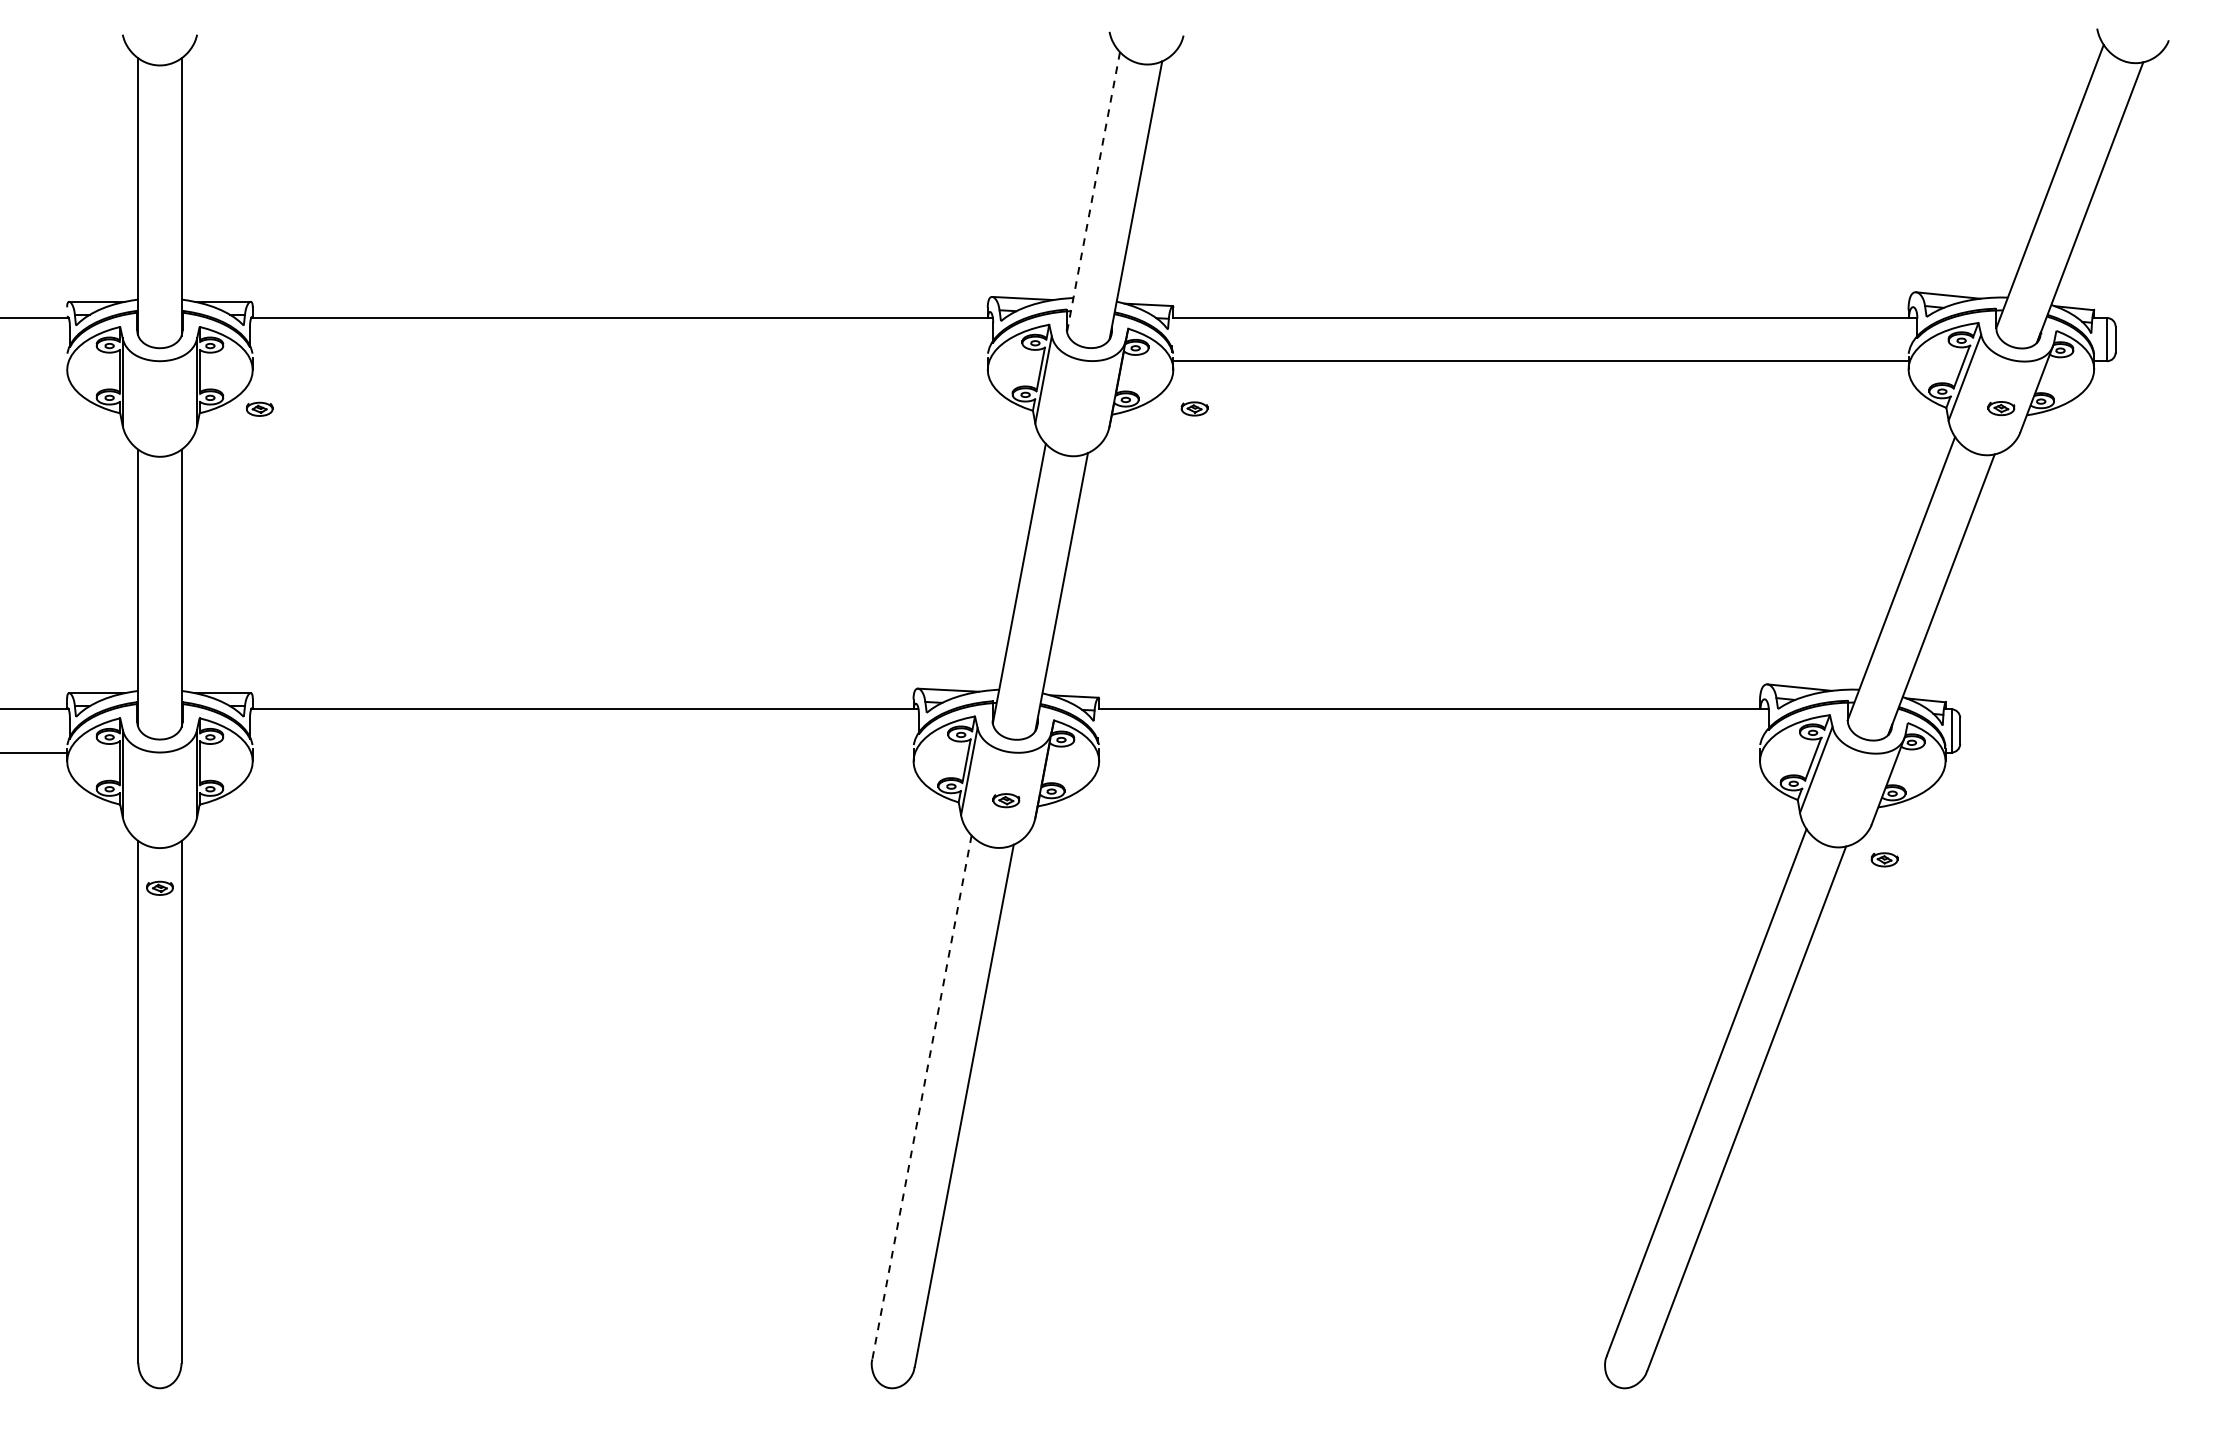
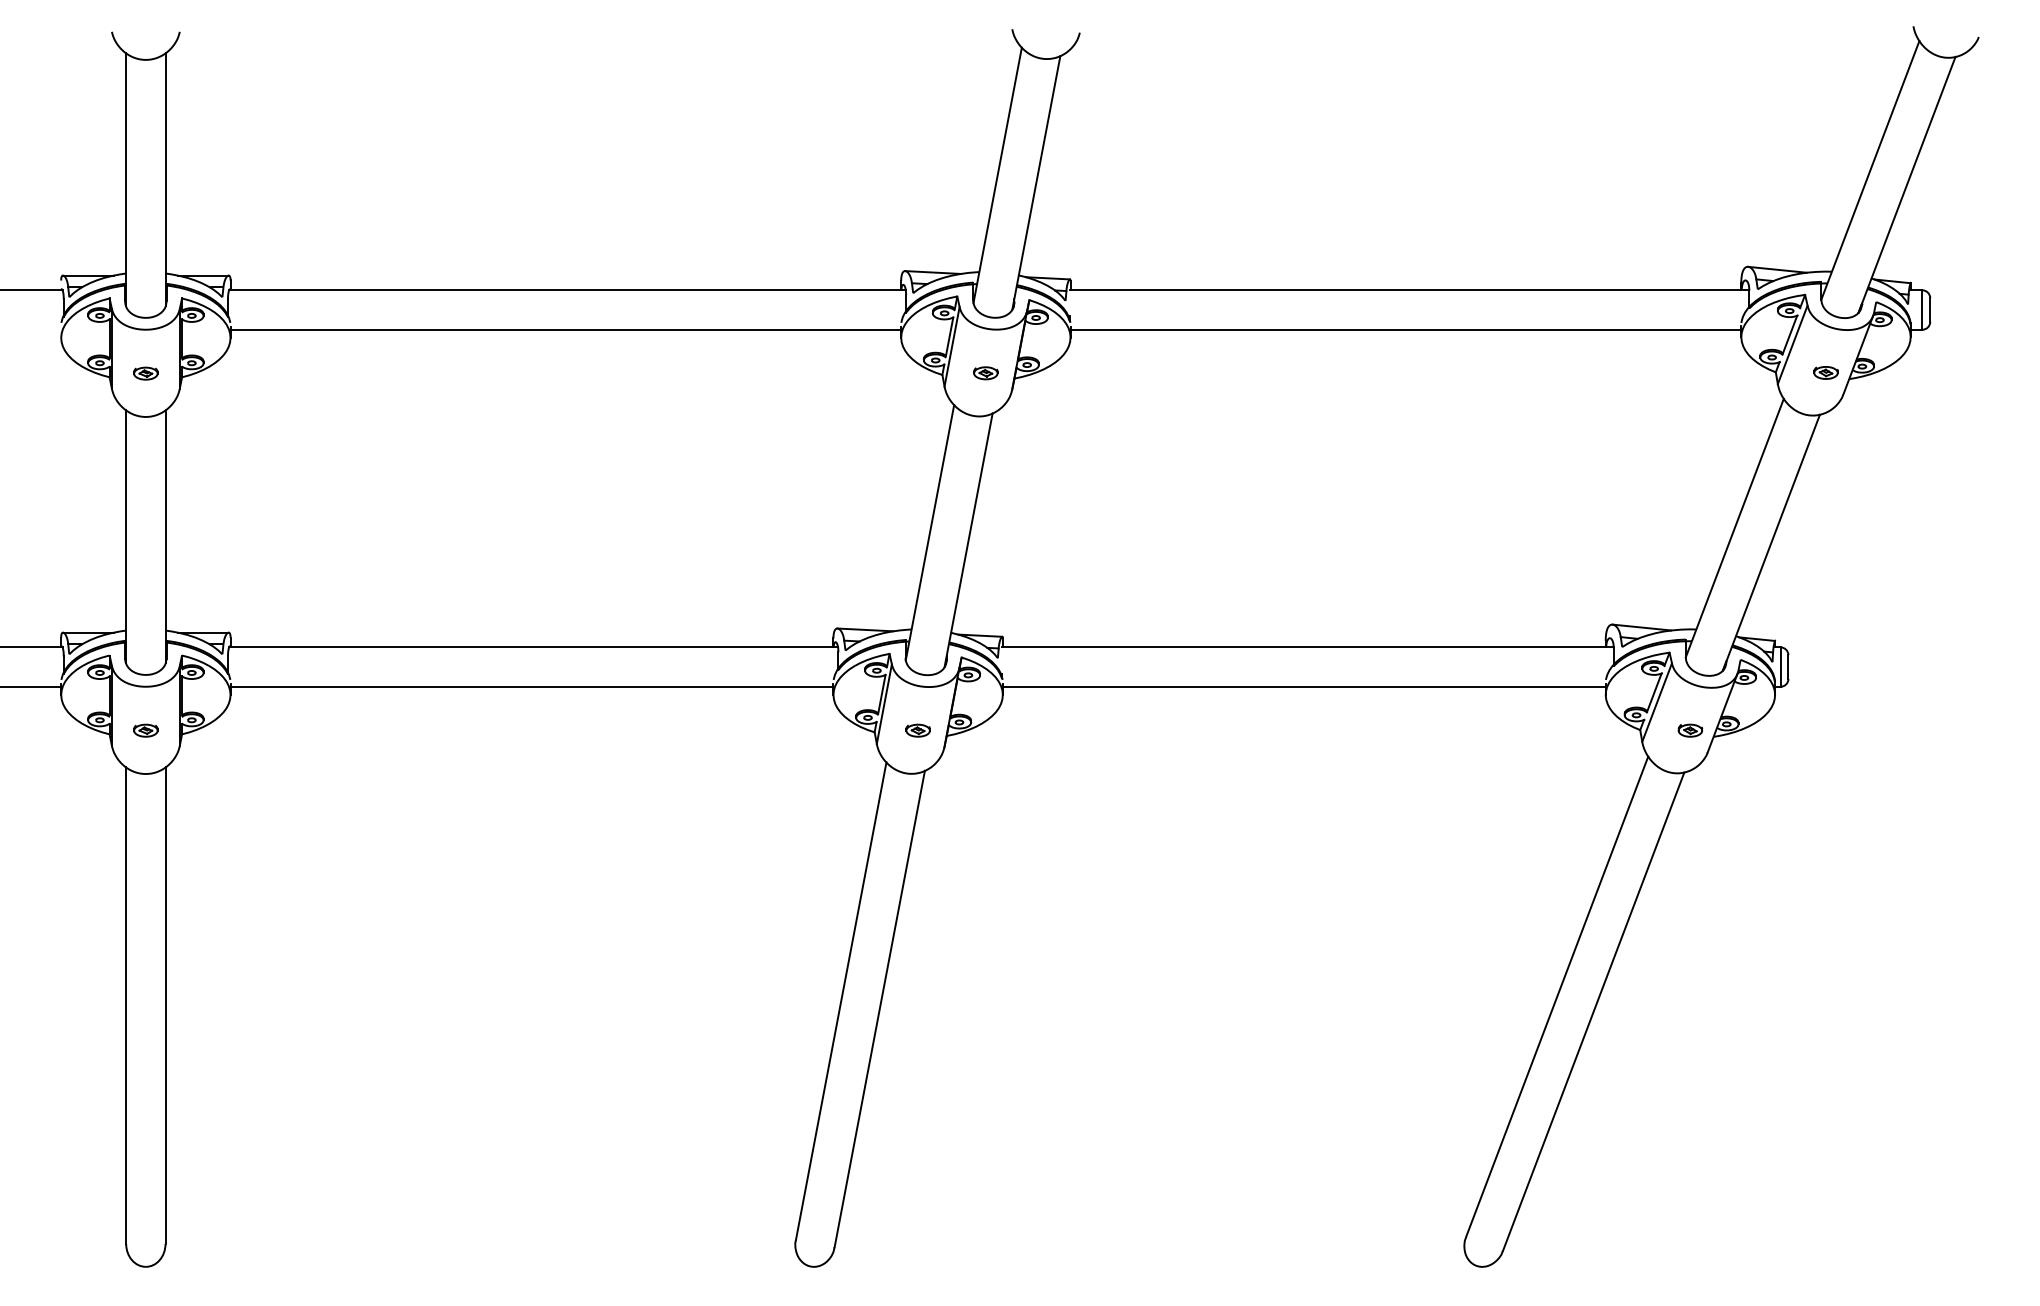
line: (1093, 192) -> (997, 175), dashed -> solid
line: (619, 360) -> (565, 329), added
part: (259, 409) -> (145, 373), moved
part: (1194, 409) -> (985, 373), moved
line: (582, 752) -> (531, 686), added
line: (1428, 752) -> (1303, 686), added
part: (1884, 859) -> (1690, 730), moved
part: (159, 888) -> (145, 730), moved
line: (922, 1097) -> (841, 1001), dashed -> solid

